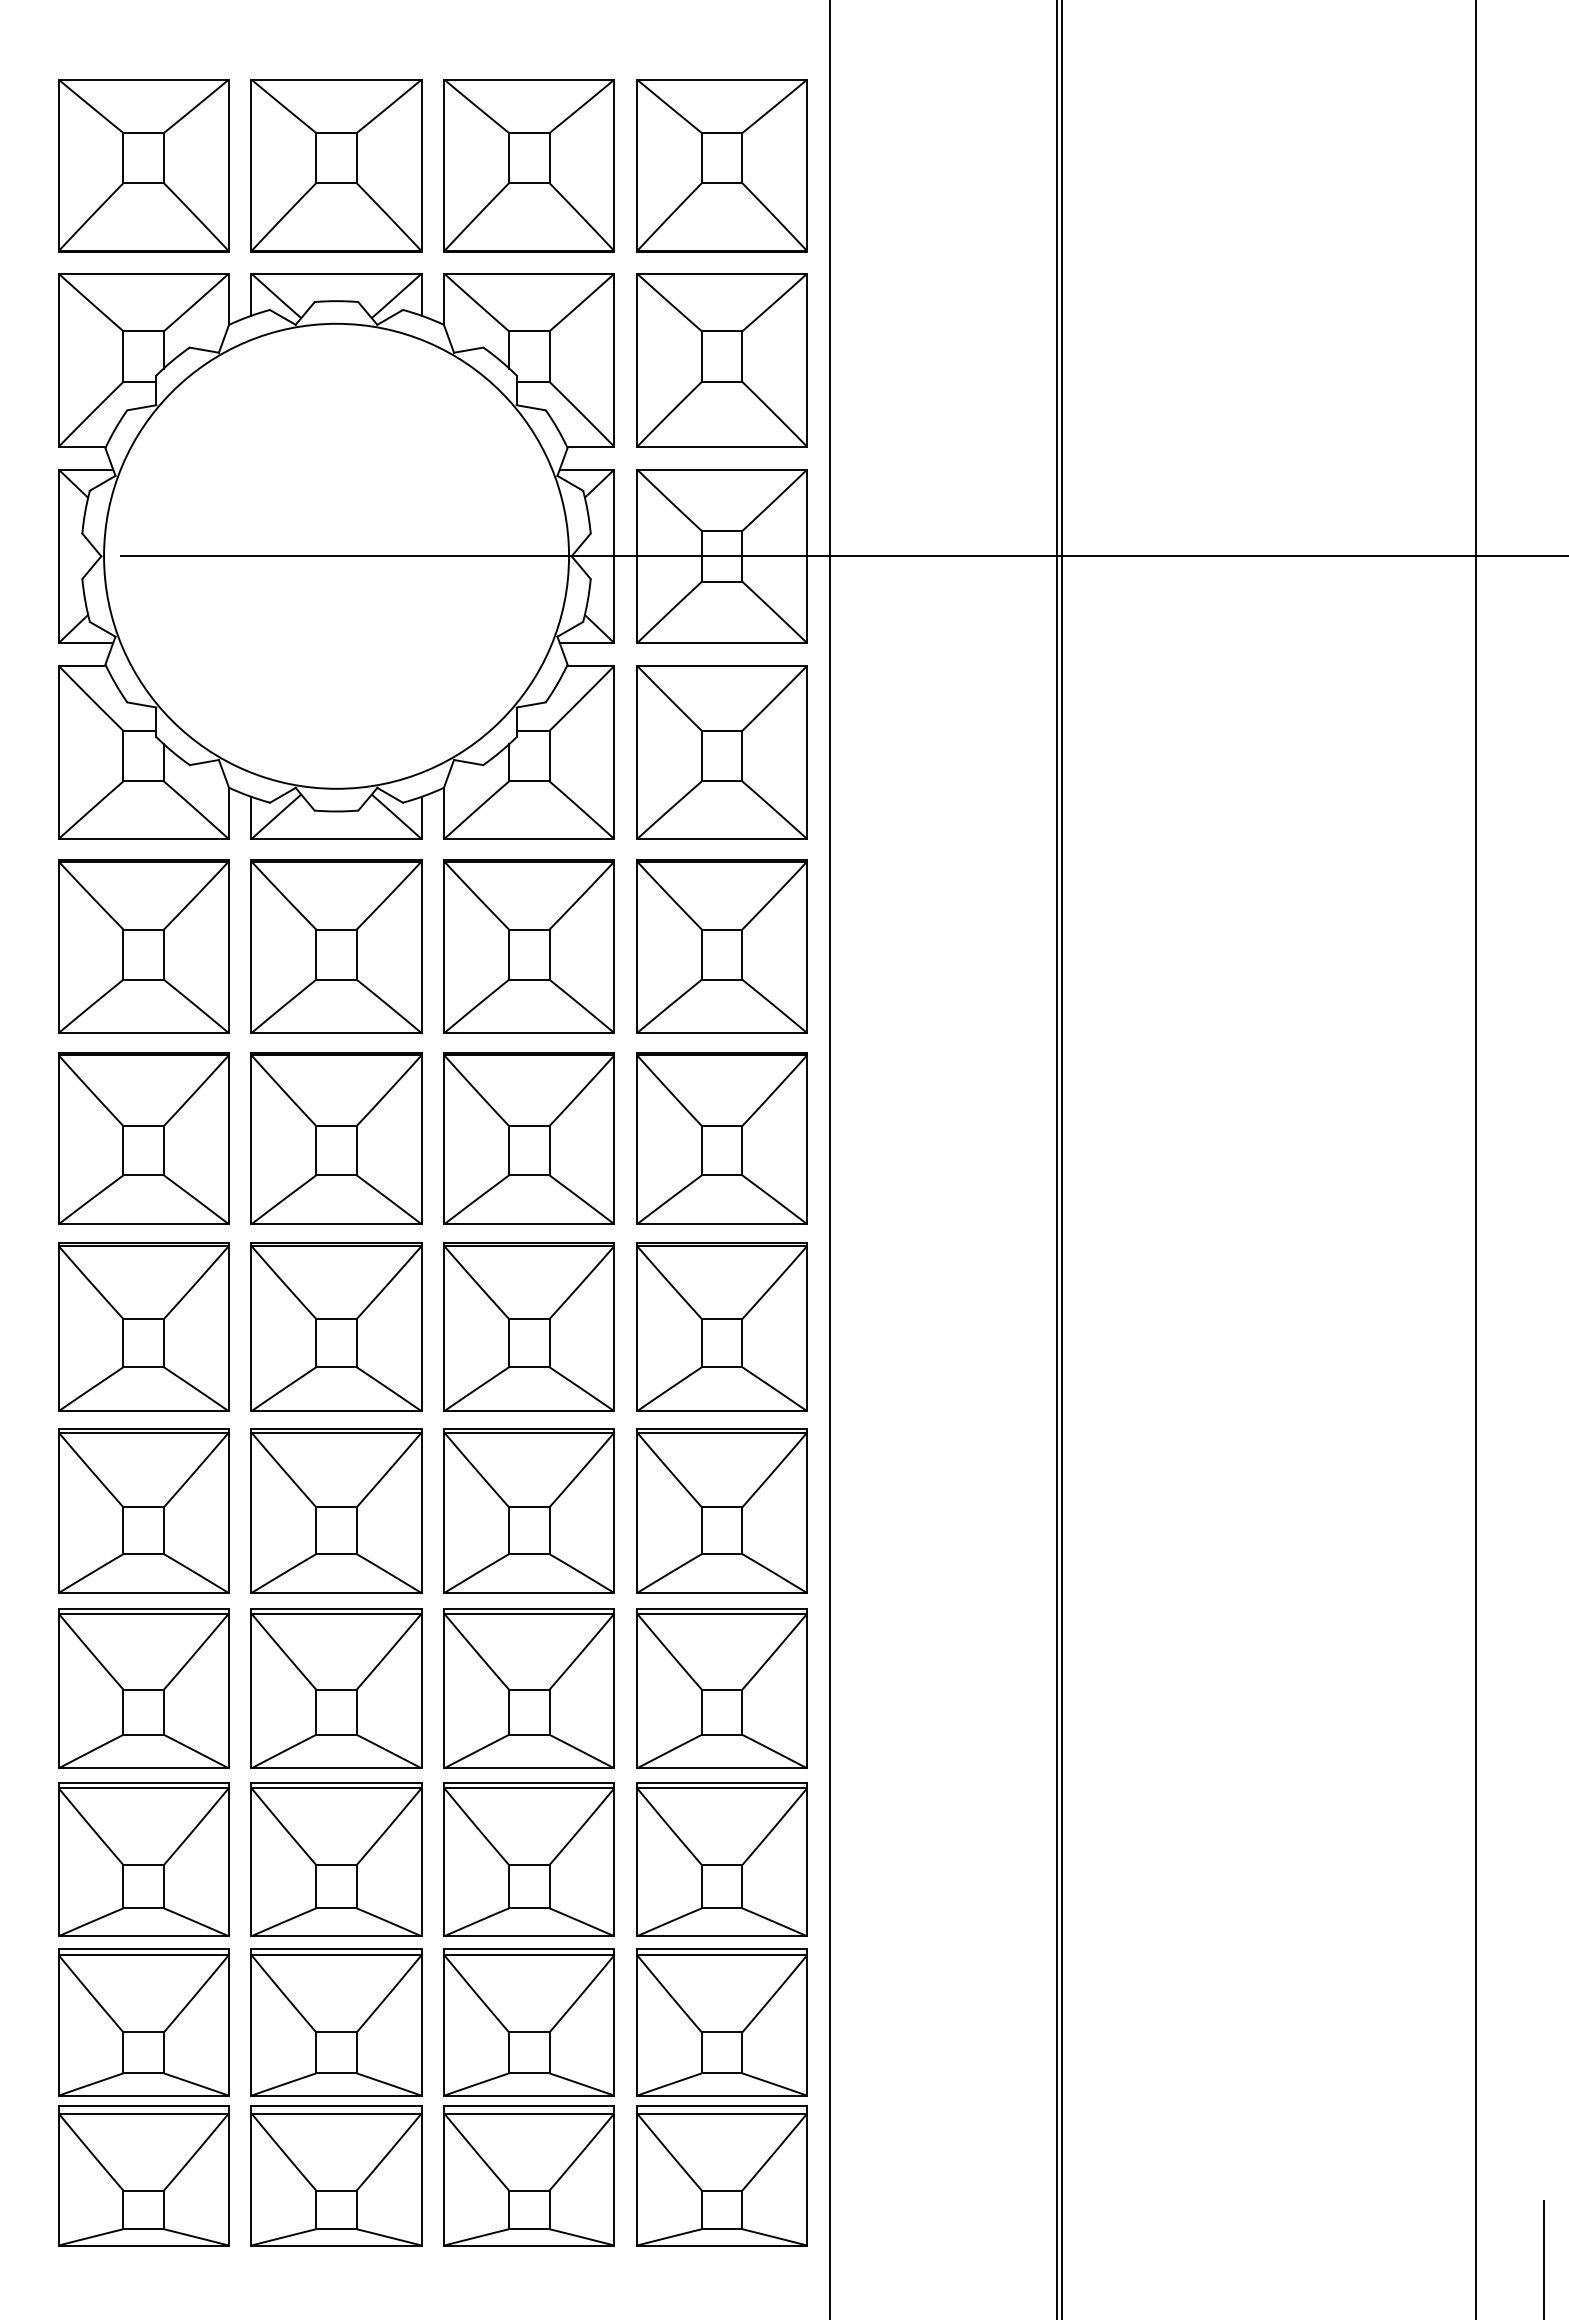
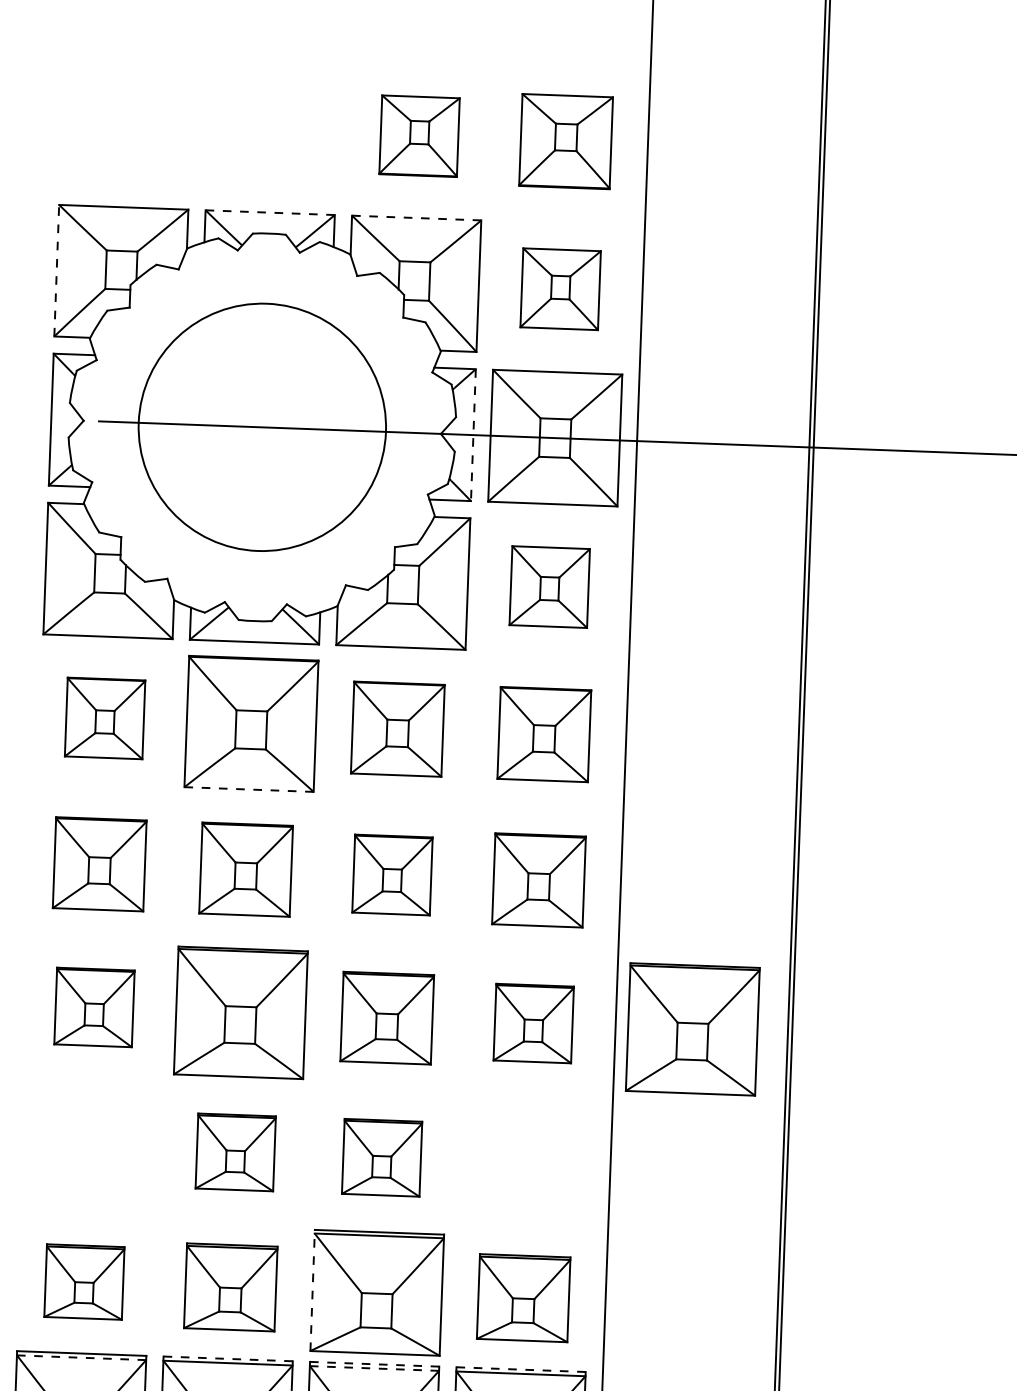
part: (143, 165) -> (126, 125), removed
part: (336, 165) -> (273, 130), removed
part: (528, 165) -> (419, 135), size x0.6
part: (721, 165) -> (565, 141), size x0.7
line: (337, 273) -> (270, 212), solid -> dashed
line: (529, 273) -> (416, 217), solid -> dashed
line: (58, 360) -> (56, 270), solid -> dashed
part: (721, 360) -> (560, 289), size x0.6
circle: (336, 555) -> (262, 426), size x0.7
line: (614, 556) -> (473, 435), solid -> dashed
part: (721, 752) -> (549, 587), size x0.6
part: (143, 946) -> (104, 718), size x0.6
part: (528, 946) -> (397, 729), size x0.7
part: (721, 946) -> (543, 734), size x0.7
line: (337, 1033) -> (249, 789), solid -> dashed
part: (143, 1138) -> (99, 864), size x0.7
part: (336, 1138) -> (246, 869), size x0.7
part: (528, 1138) -> (391, 874), size x0.6
part: (721, 1138) -> (538, 880), size x0.7
part: (143, 1326) -> (94, 1007), size x0.6
part: (528, 1326) -> (386, 1017), size x0.7
part: (721, 1326) -> (533, 1023), size x0.6
part: (931, 1326) -> (692, 1028), added
part: (143, 1510) -> (89, 1146), removed
part: (336, 1510) -> (235, 1152), size x0.6
part: (528, 1510) -> (381, 1157), size x0.6
part: (721, 1510) -> (528, 1162), removed
part: (143, 1688) -> (84, 1281), size x0.6
part: (336, 1688) -> (230, 1287), size x0.7
line: (444, 1688) -> (312, 1290), solid -> dashed
part: (721, 1688) -> (523, 1298), size x0.7
line: (337, 1782) -> (228, 1358), solid -> dashed
line: (529, 1782) -> (374, 1364), solid -> dashed
line: (722, 1782) -> (521, 1369), solid -> dashed
line: (144, 1788) -> (82, 1357), solid -> dashed
line: (529, 1788) -> (374, 1368), solid -> dashed

